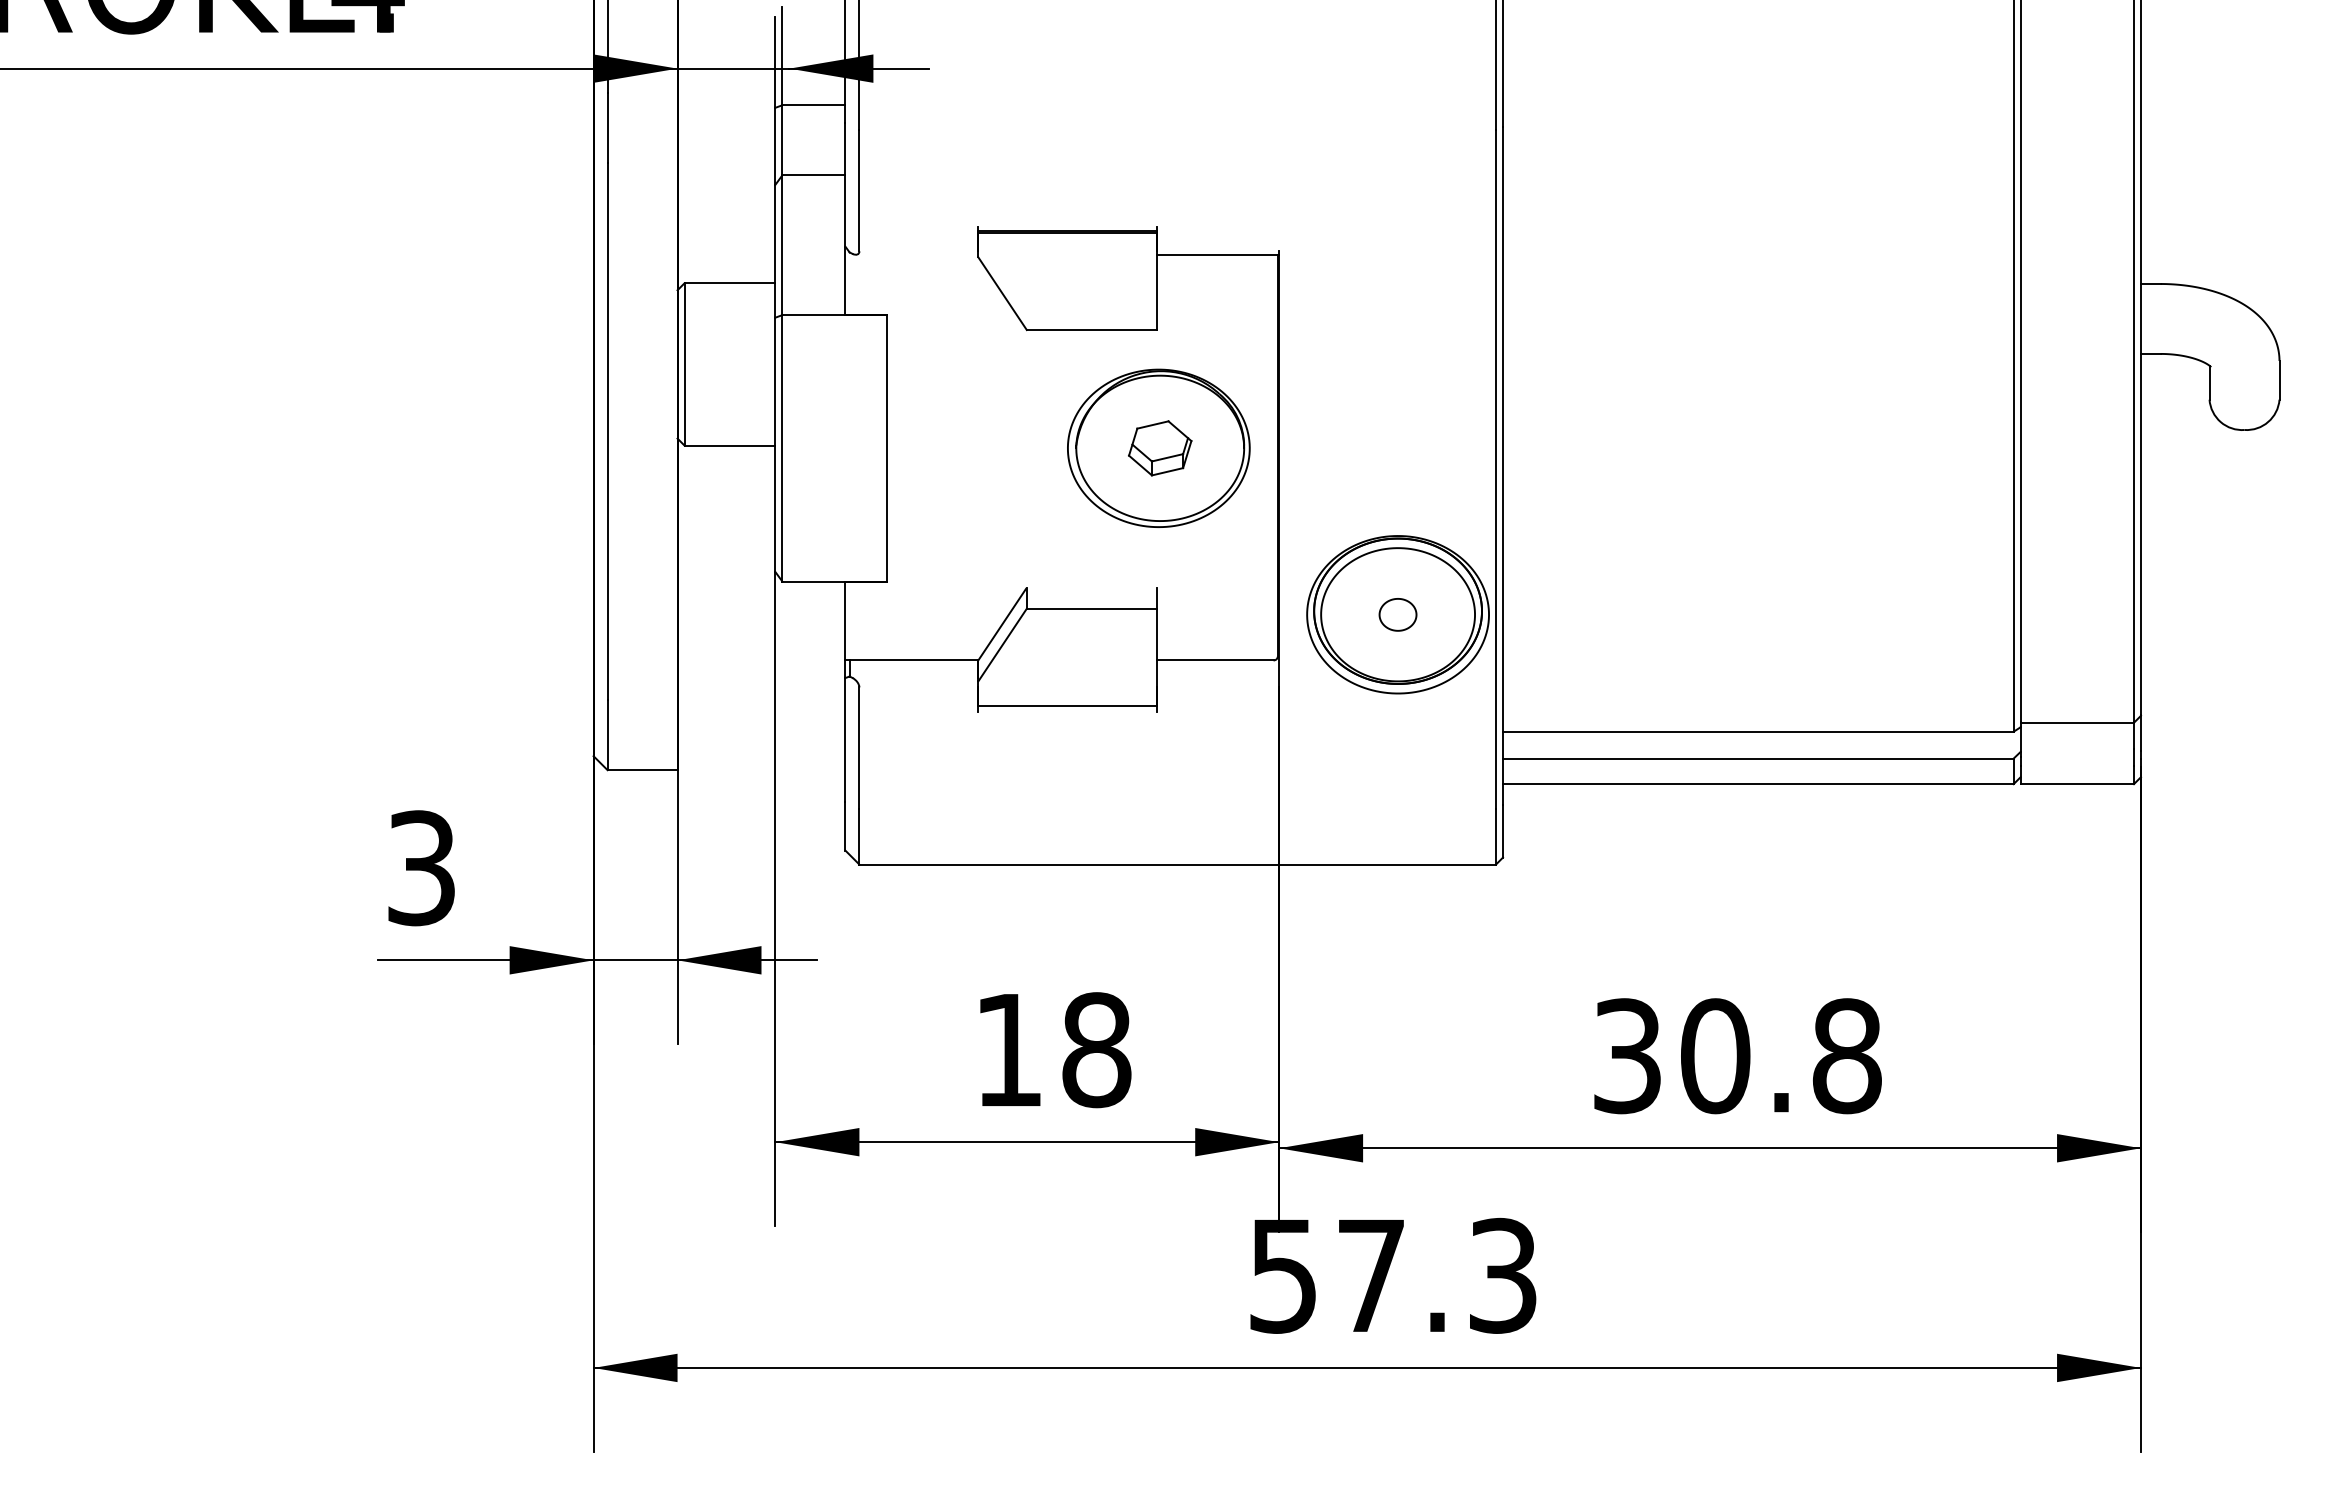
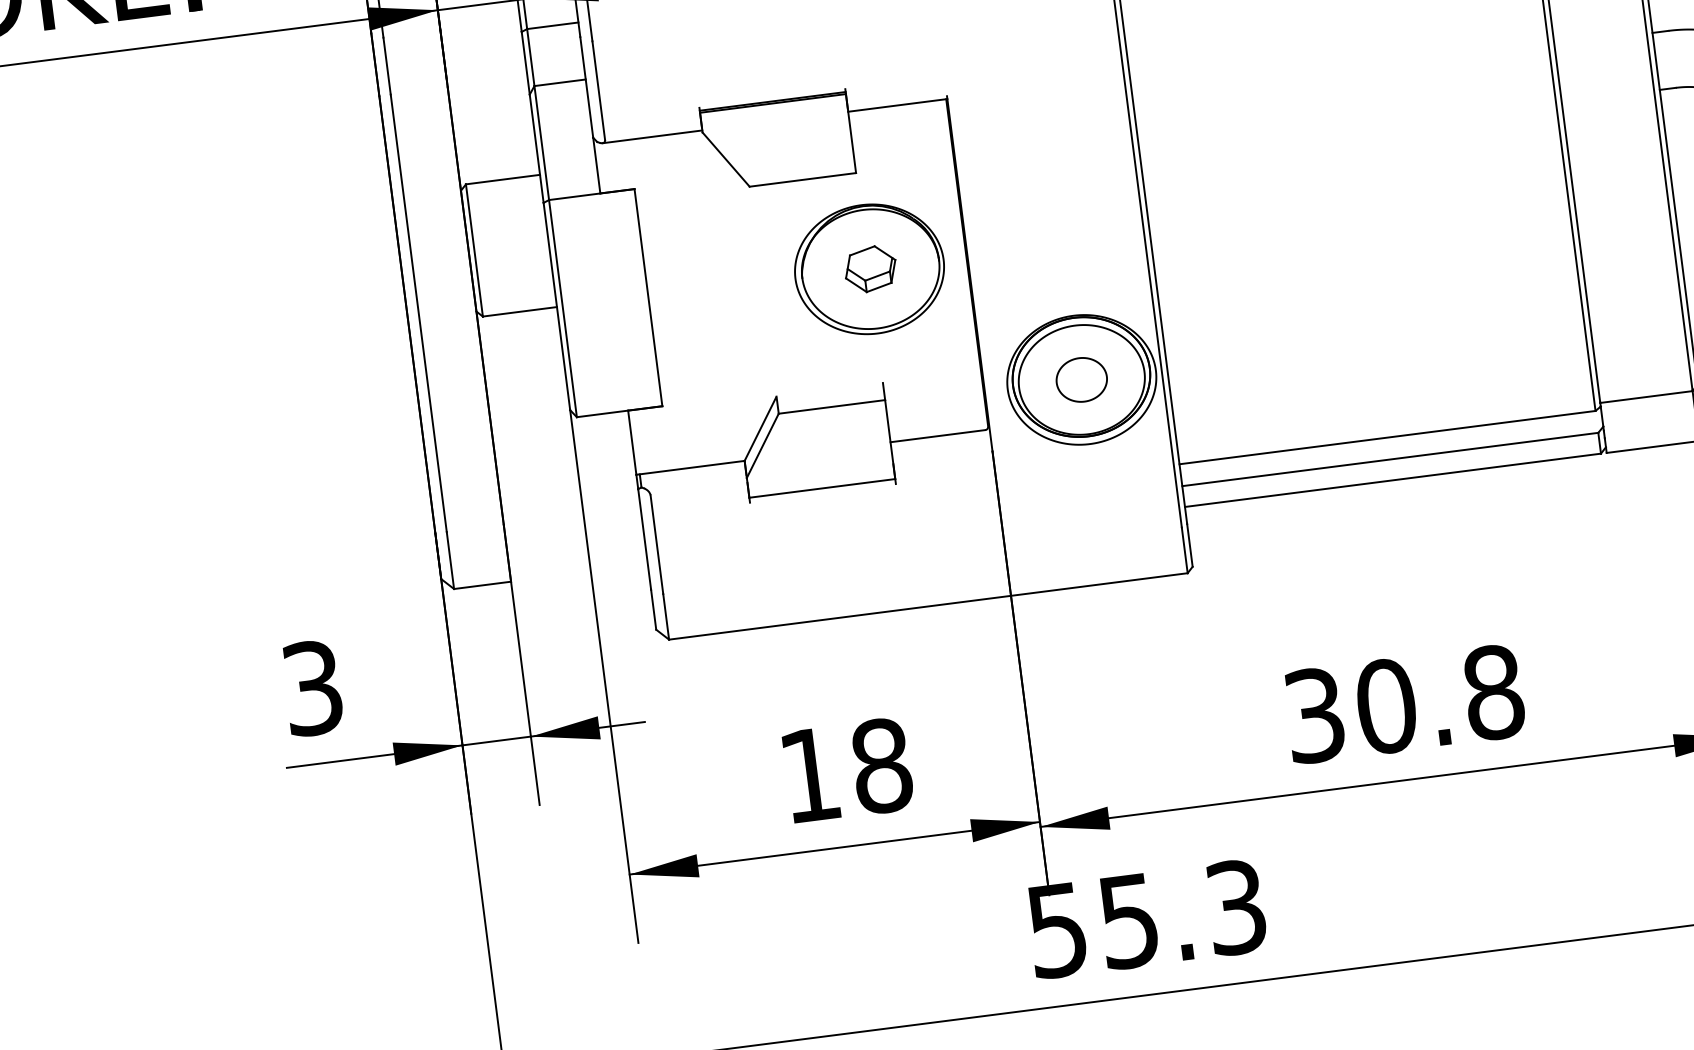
line: (916, 254) -> (651, 136), added
part: (1397, 614) -> (1081, 379), size x1.67
text: (1370, 1276) -> (1128, 921), 57.3 -> 55.3

